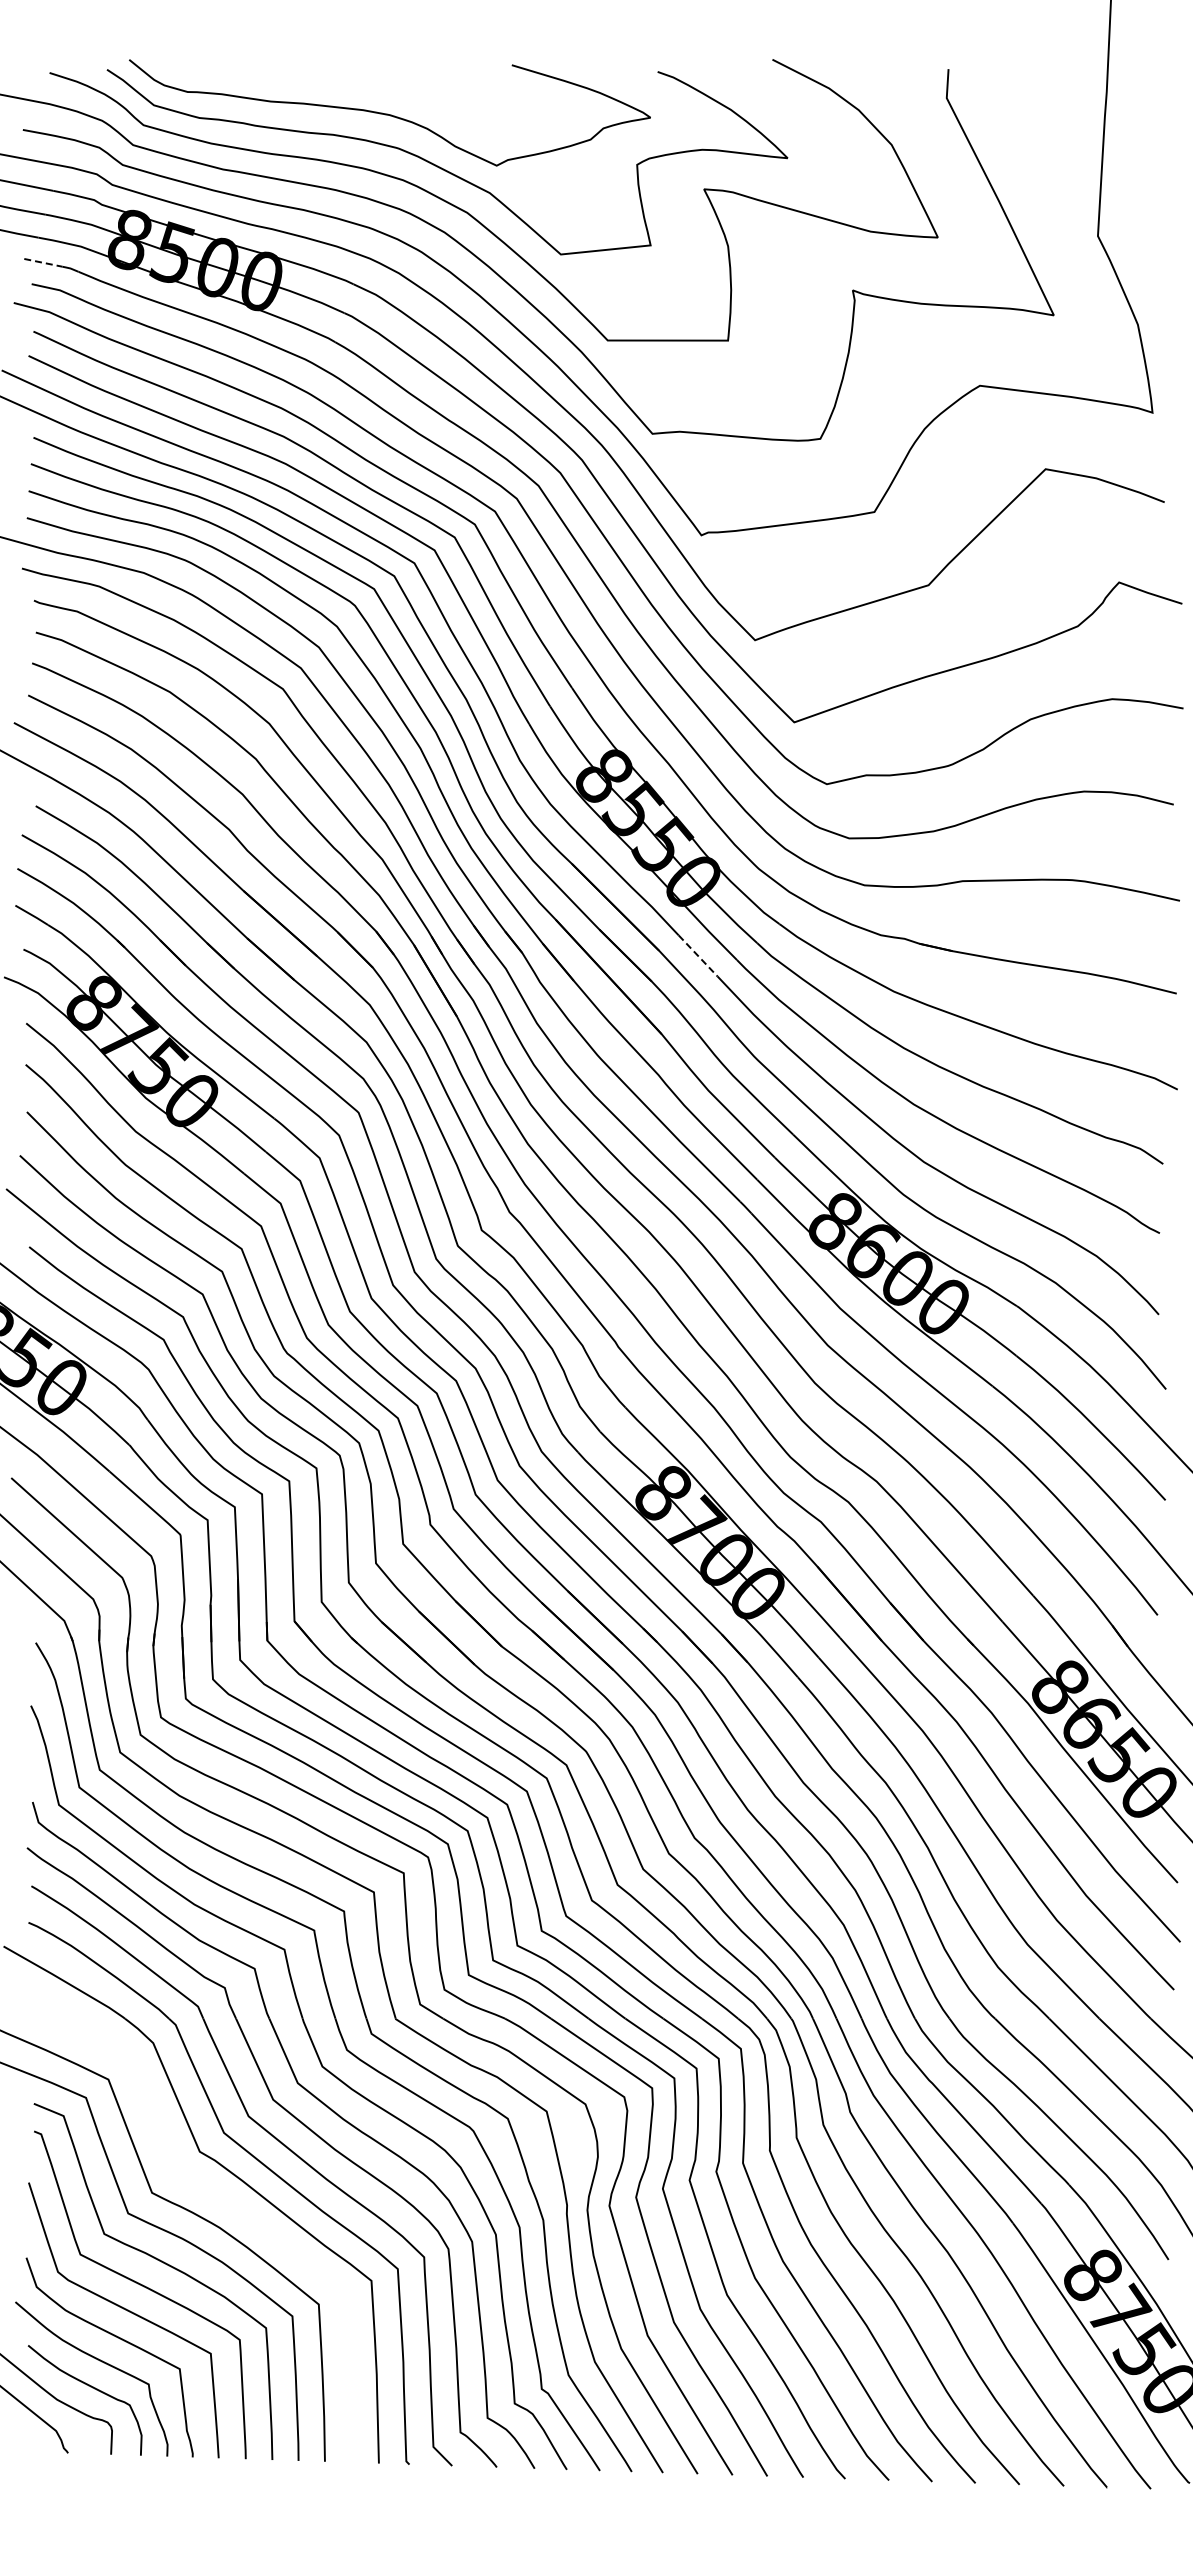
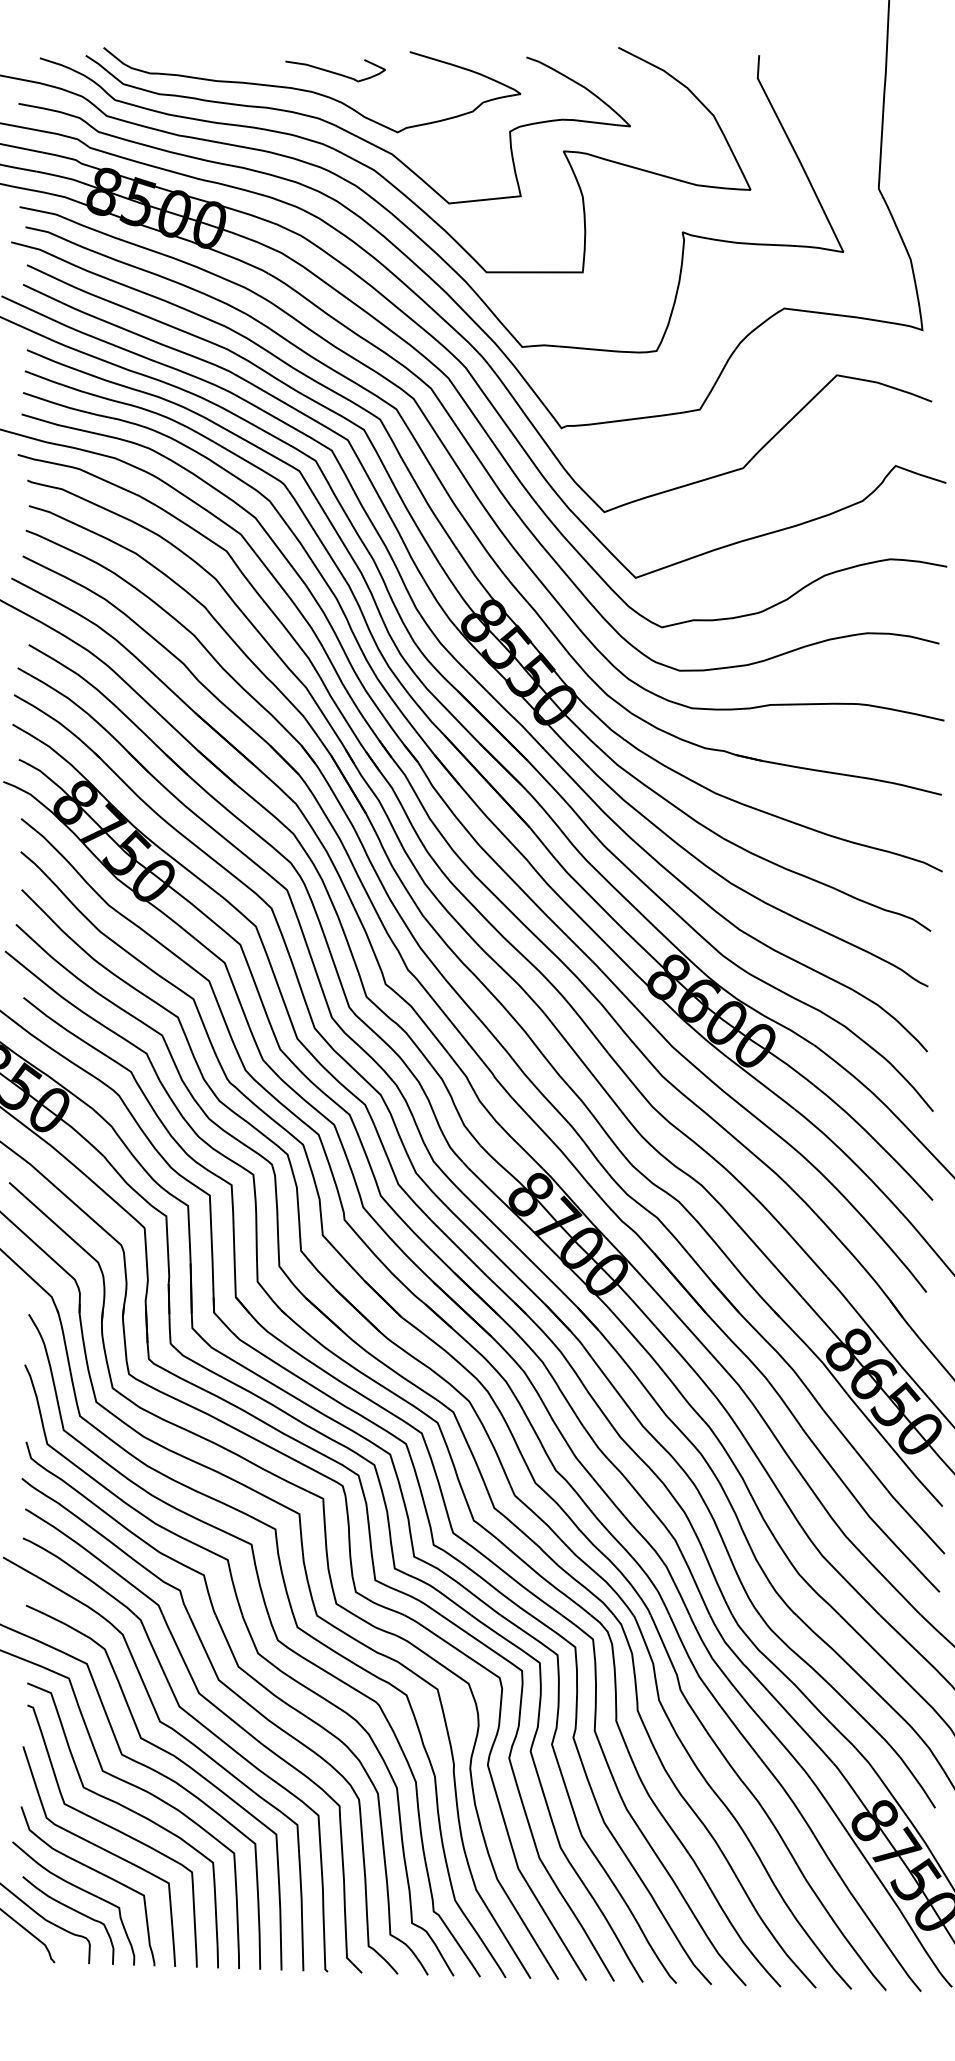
curve: (418, 90) -> (335, 72), added
line: (43, 262) -> (34, 209), dashed -> solid
line: (698, 956) -> (559, 765), dashed -> solid
part: (216, 2195) -> (173, 1756), added

